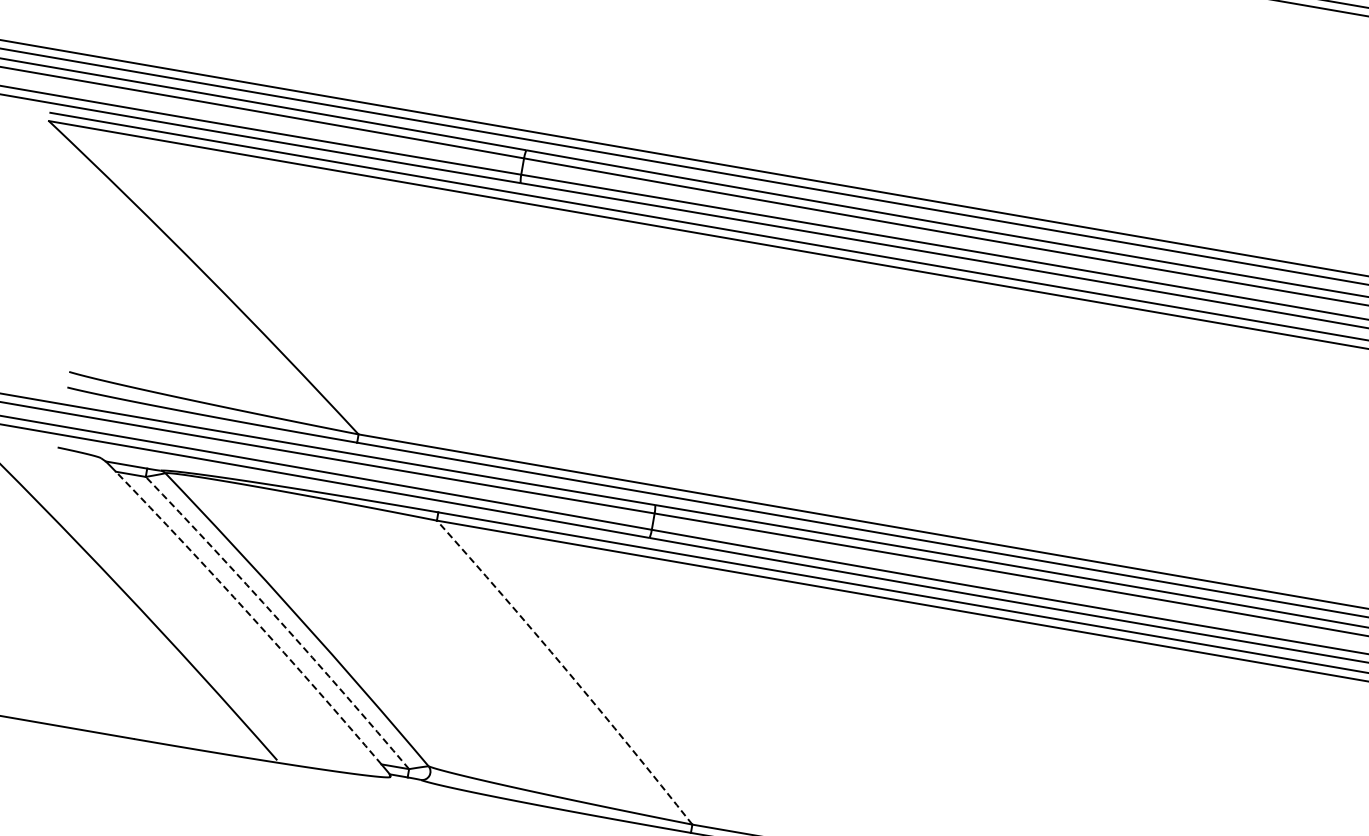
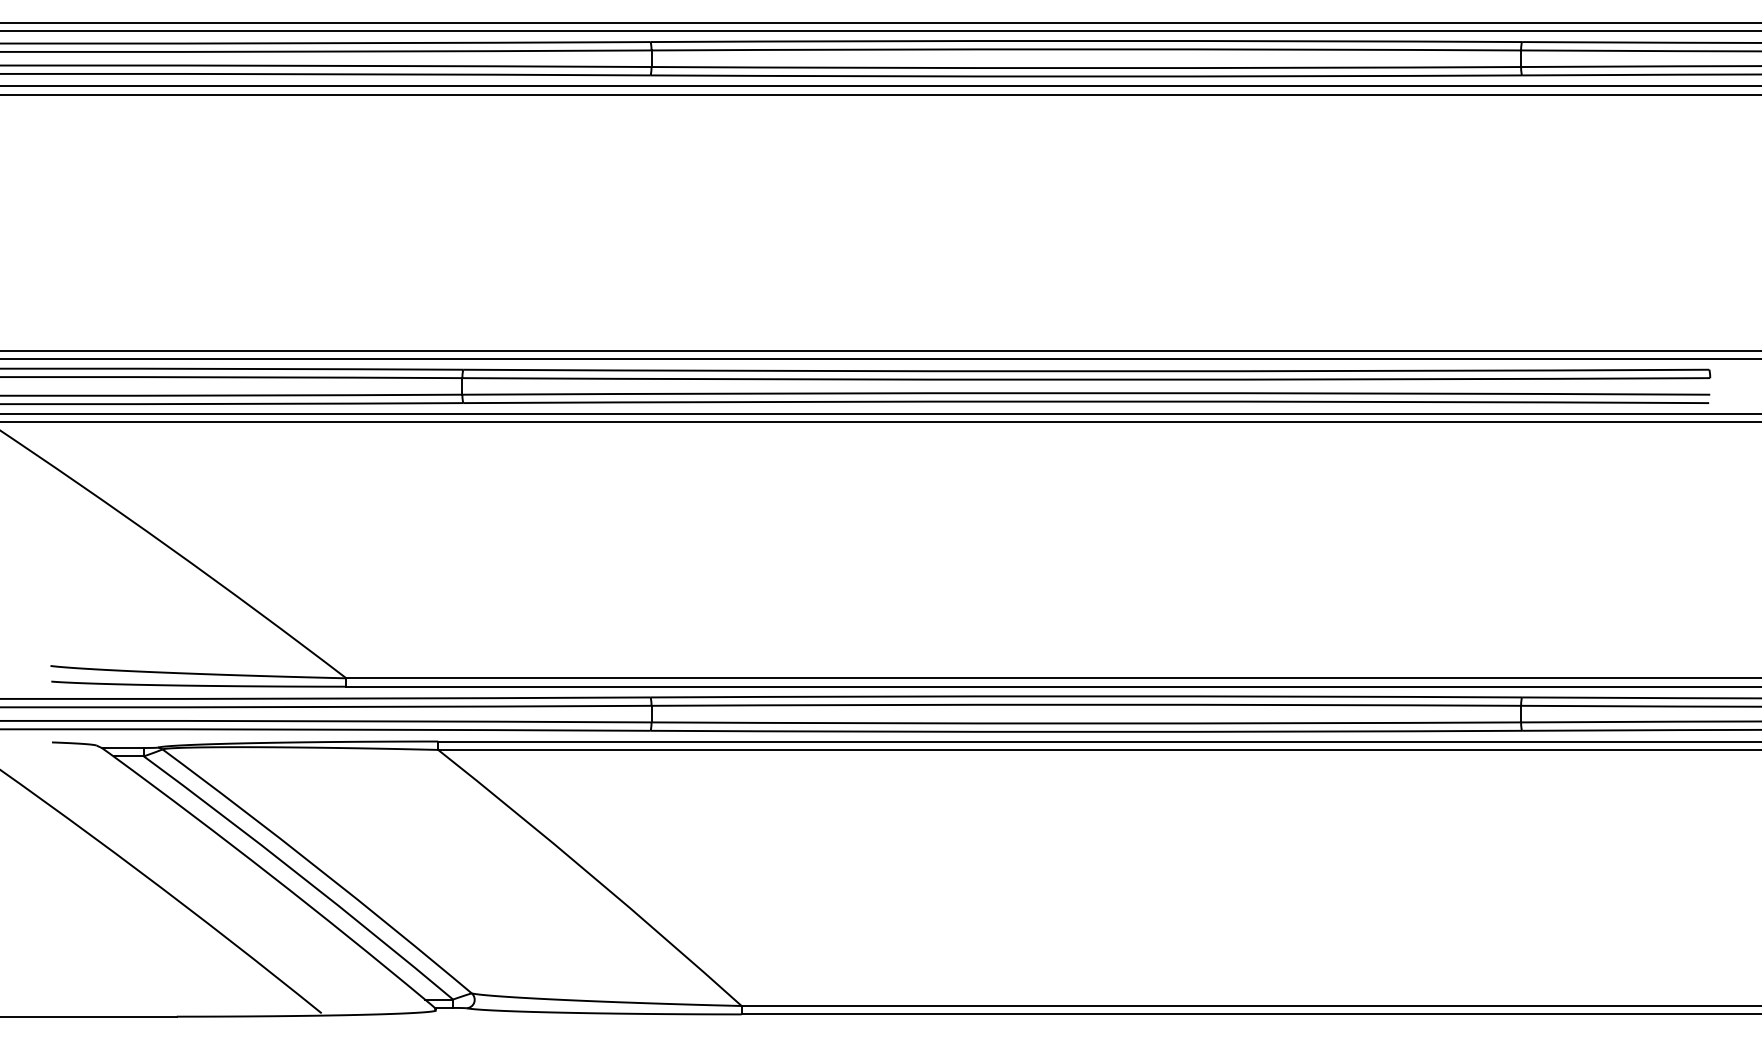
arc: (251, 616) -> (271, 875), dashed -> solid
arc: (279, 620) -> (300, 875), dashed -> solid
arc: (566, 670) -> (591, 875), dashed -> solid

